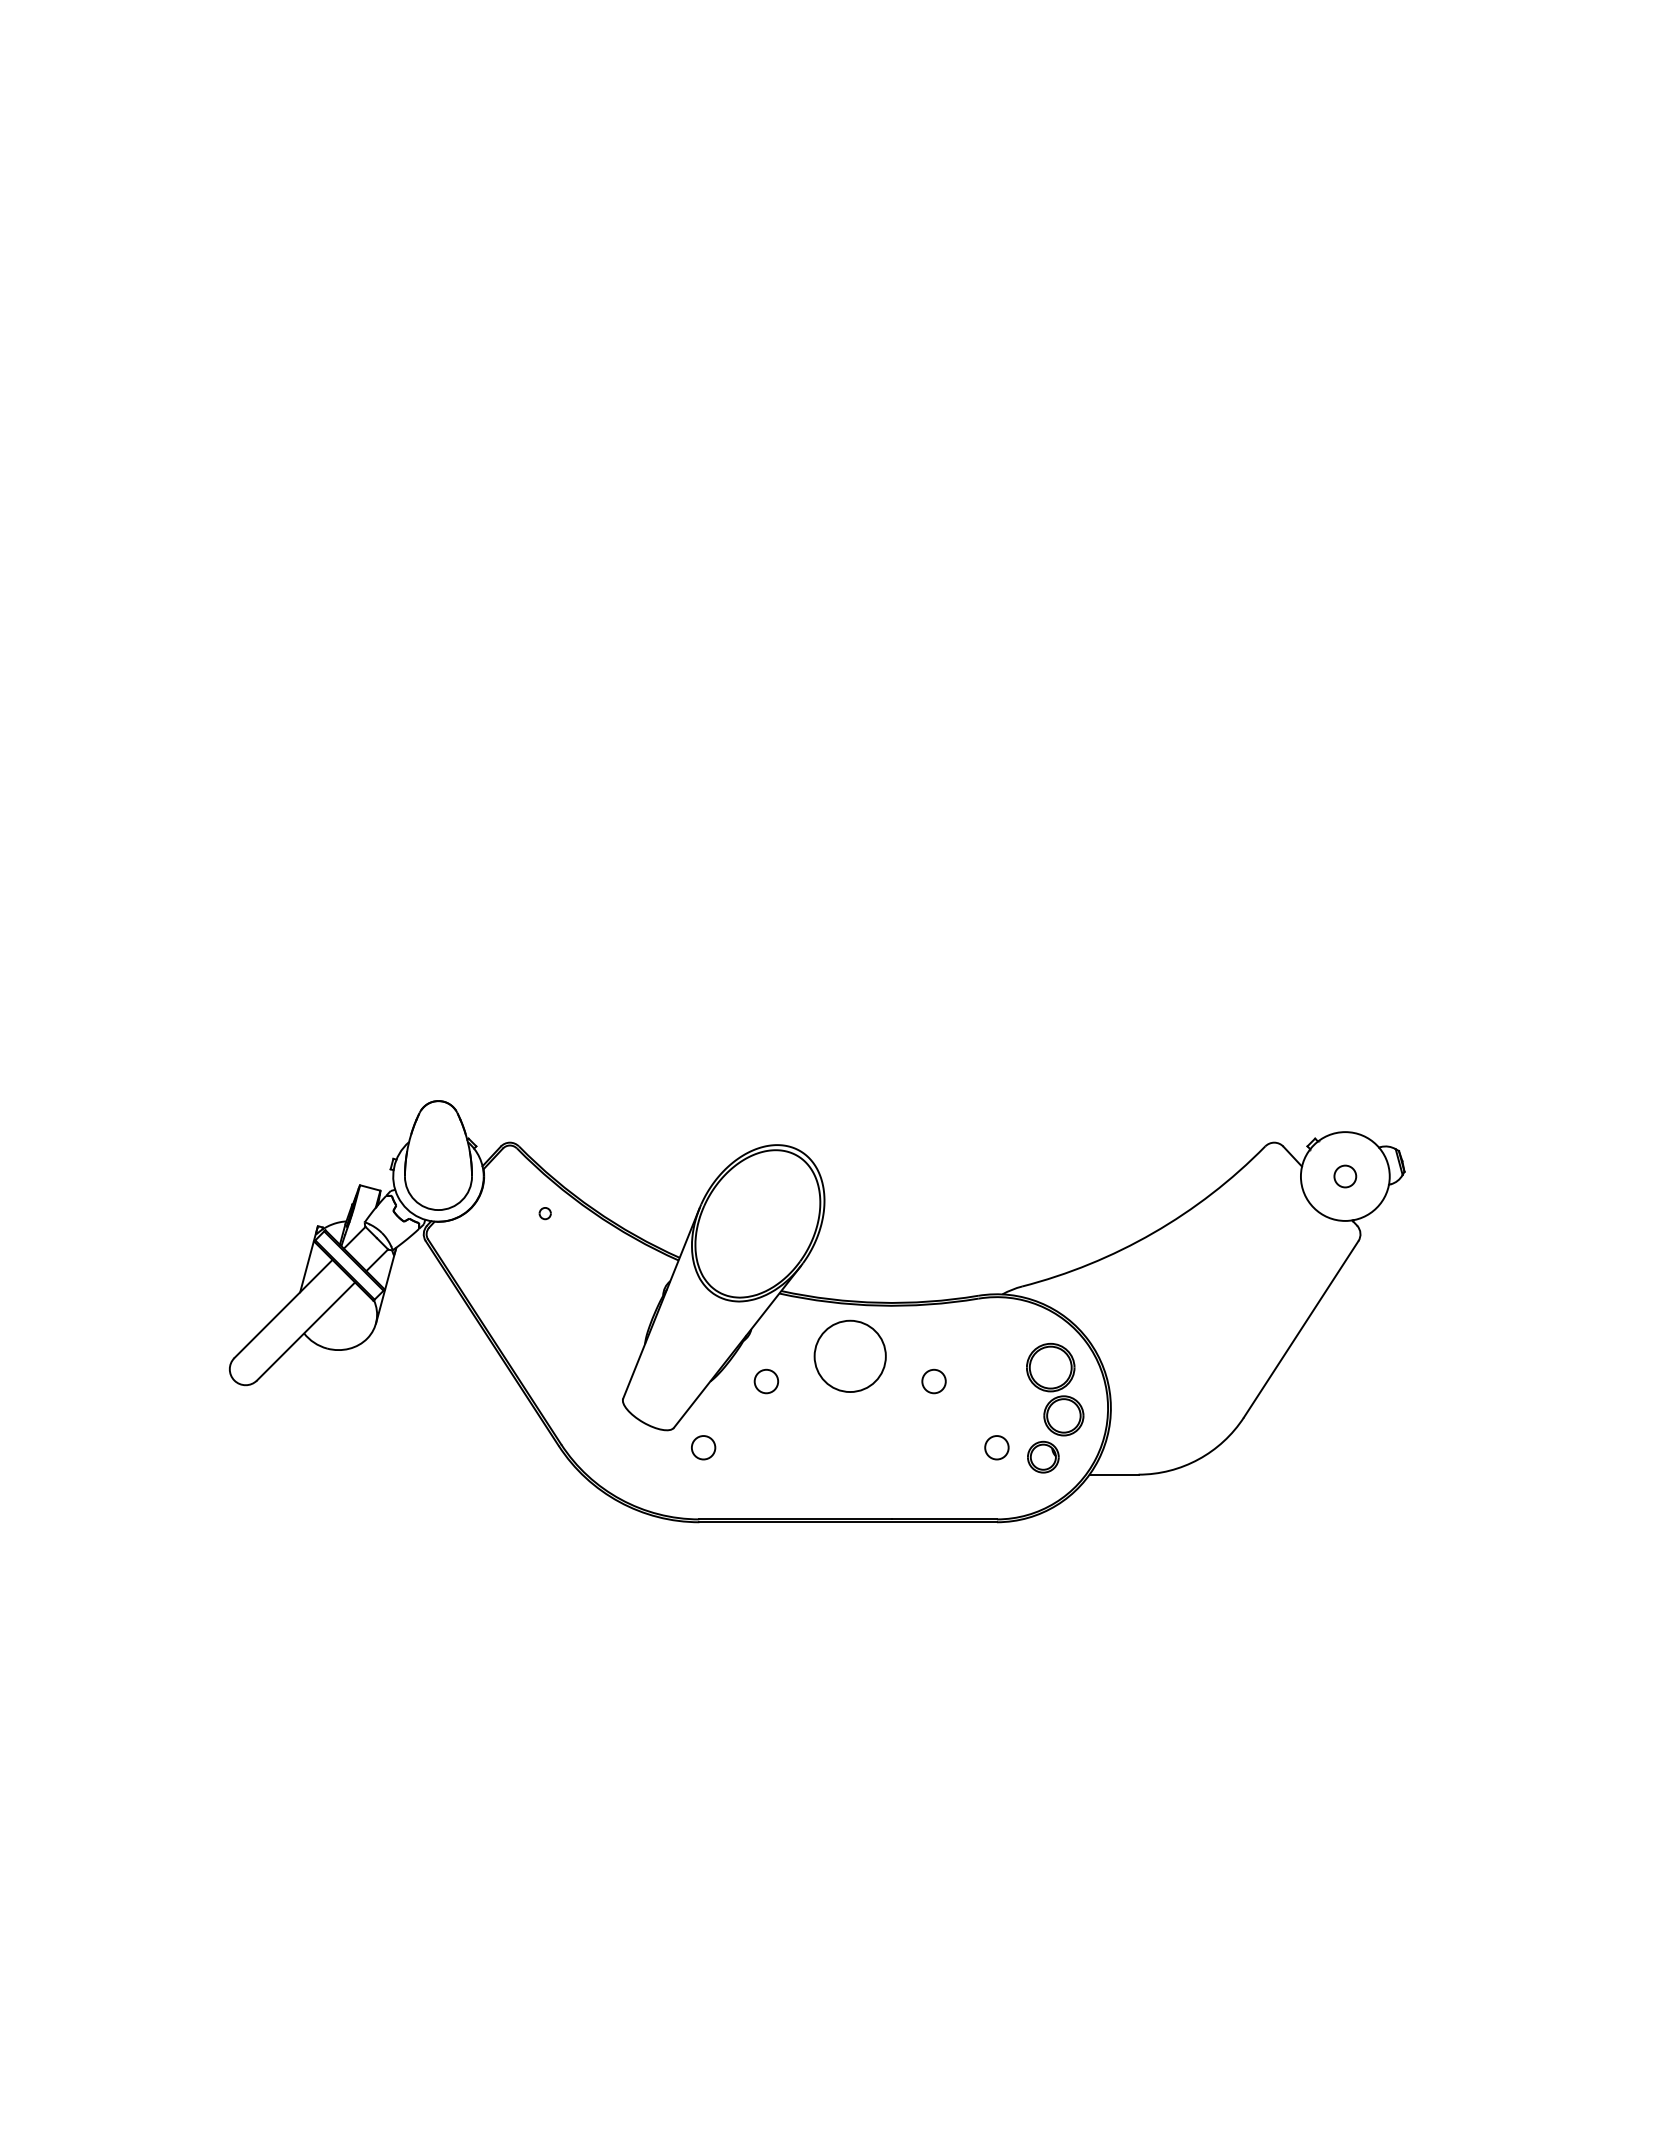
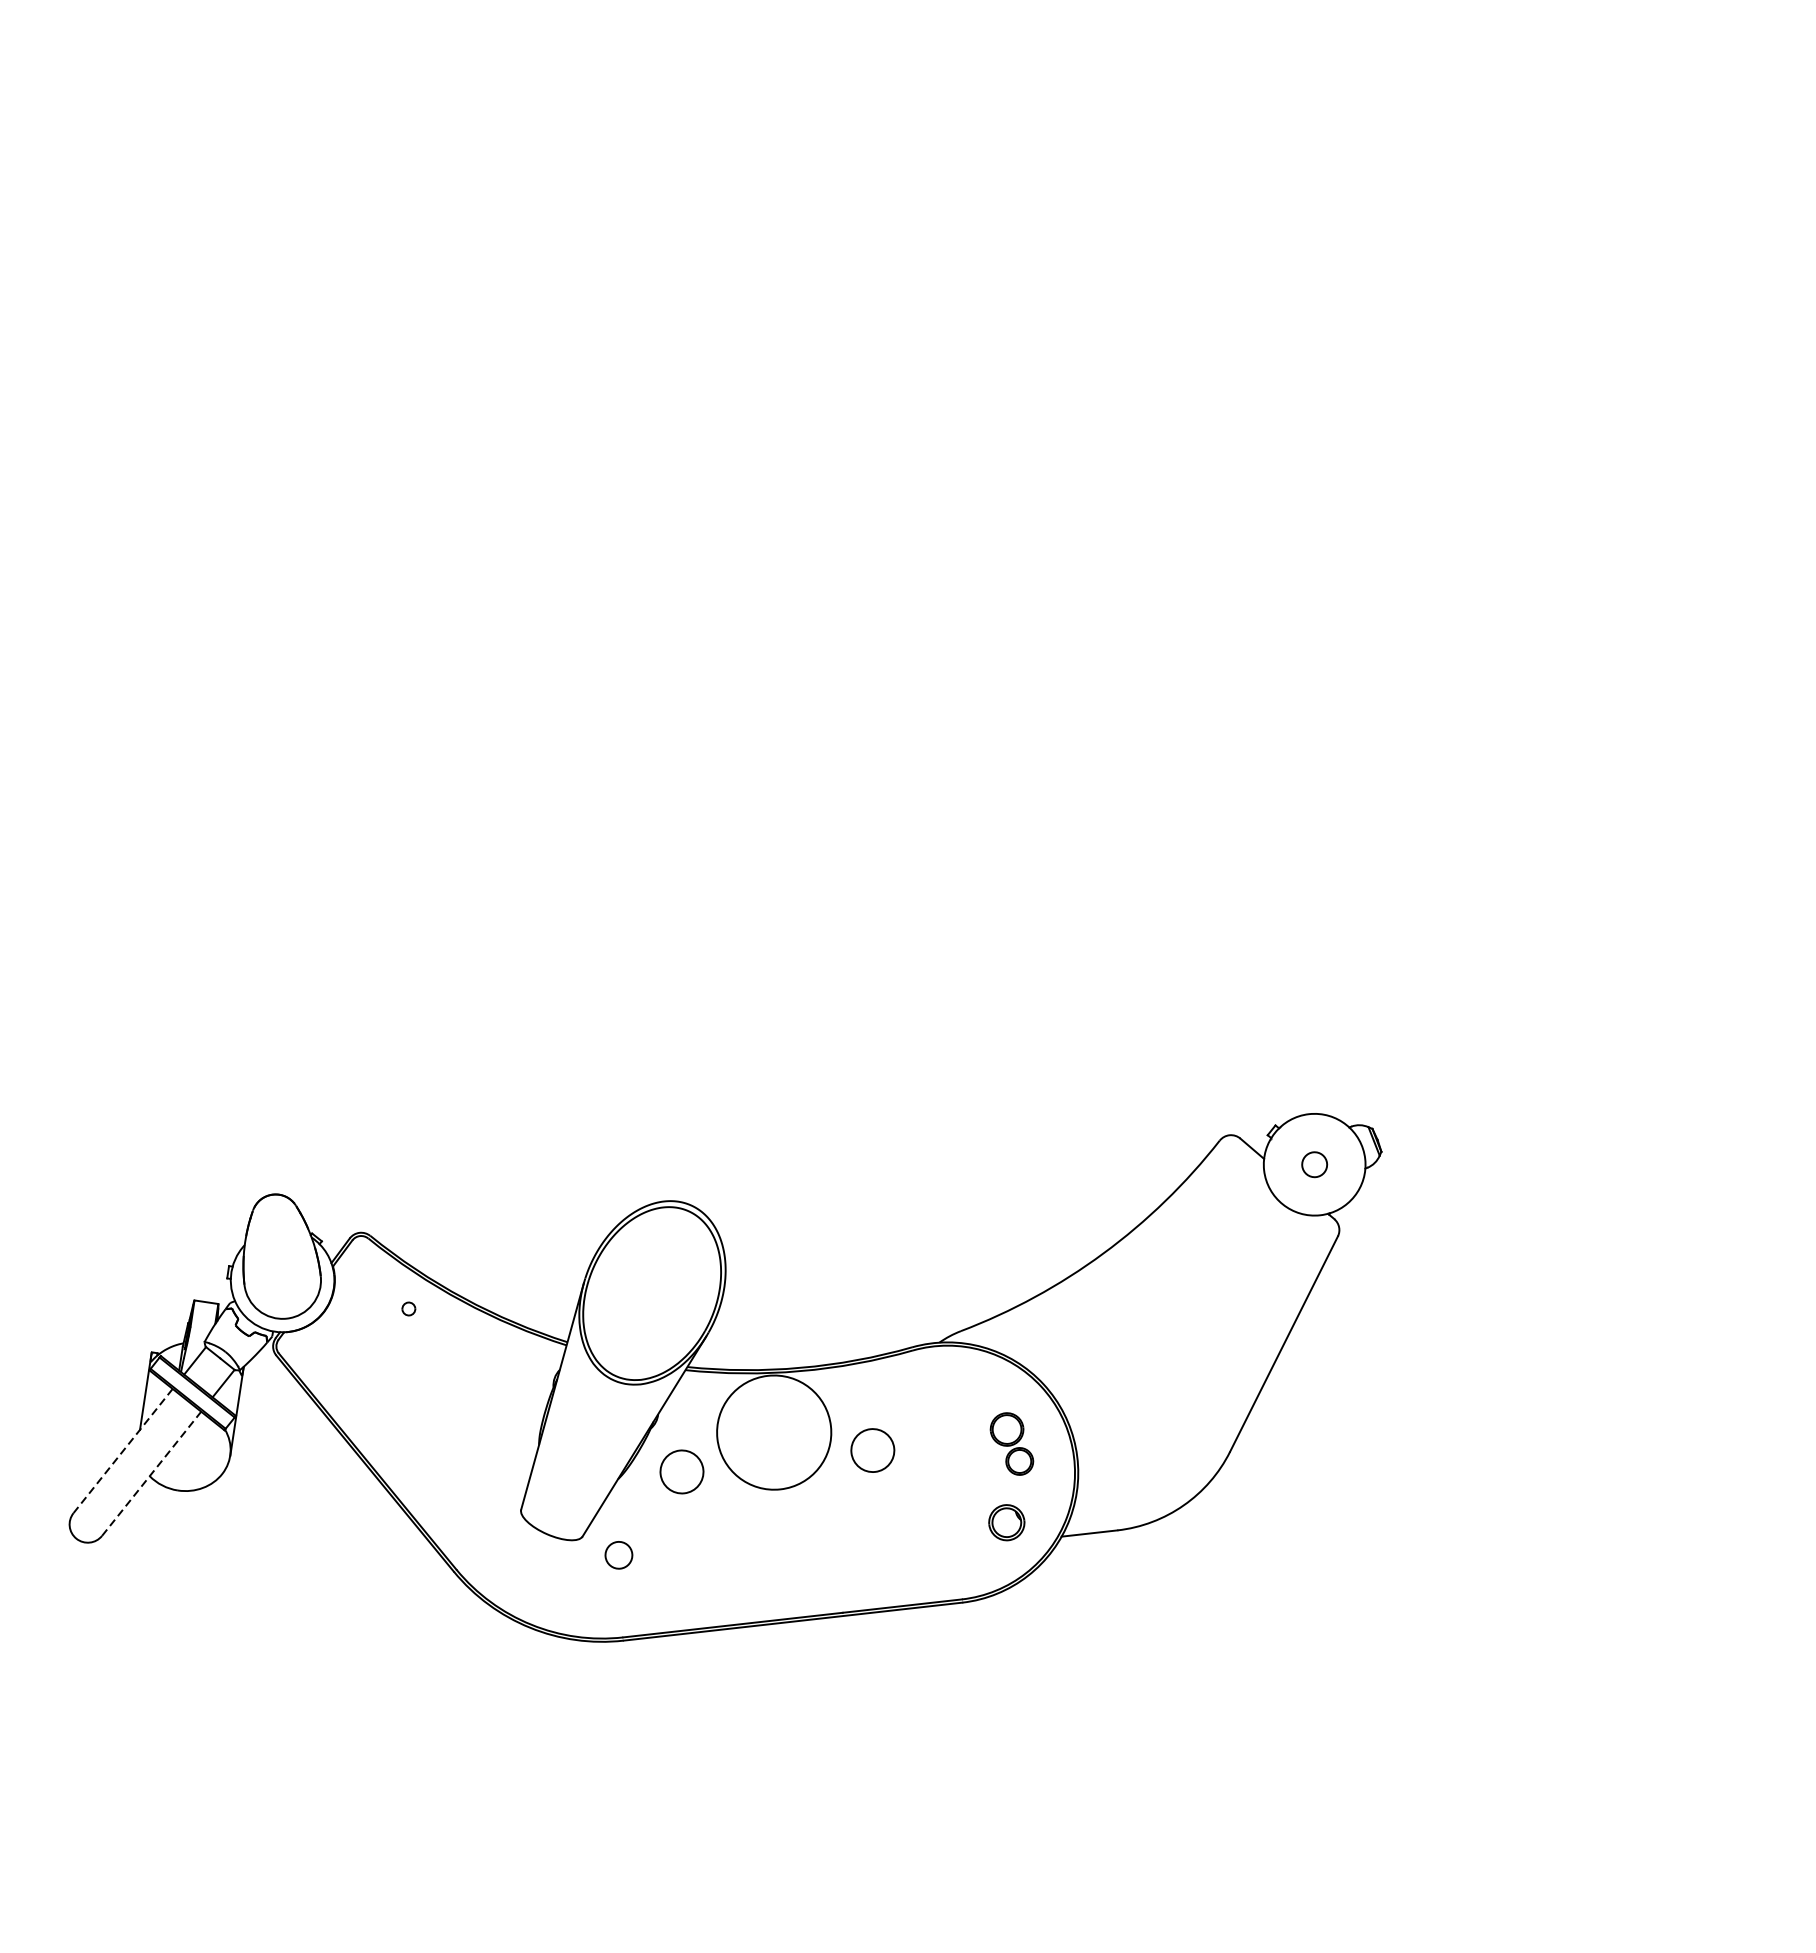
line: (283, 1309) -> (123, 1451), solid -> dashed
line: (306, 1331) -> (152, 1473), solid -> dashed
circle: (849, 1356) -> (773, 1432), size x1.4
circle: (766, 1381) -> (682, 1471), size x1.6
circle: (933, 1381) -> (872, 1450), size x1.6
part: (1055, 1389) -> (1012, 1444), size x0.6
circle: (996, 1447) -> (952, 1517), removed

